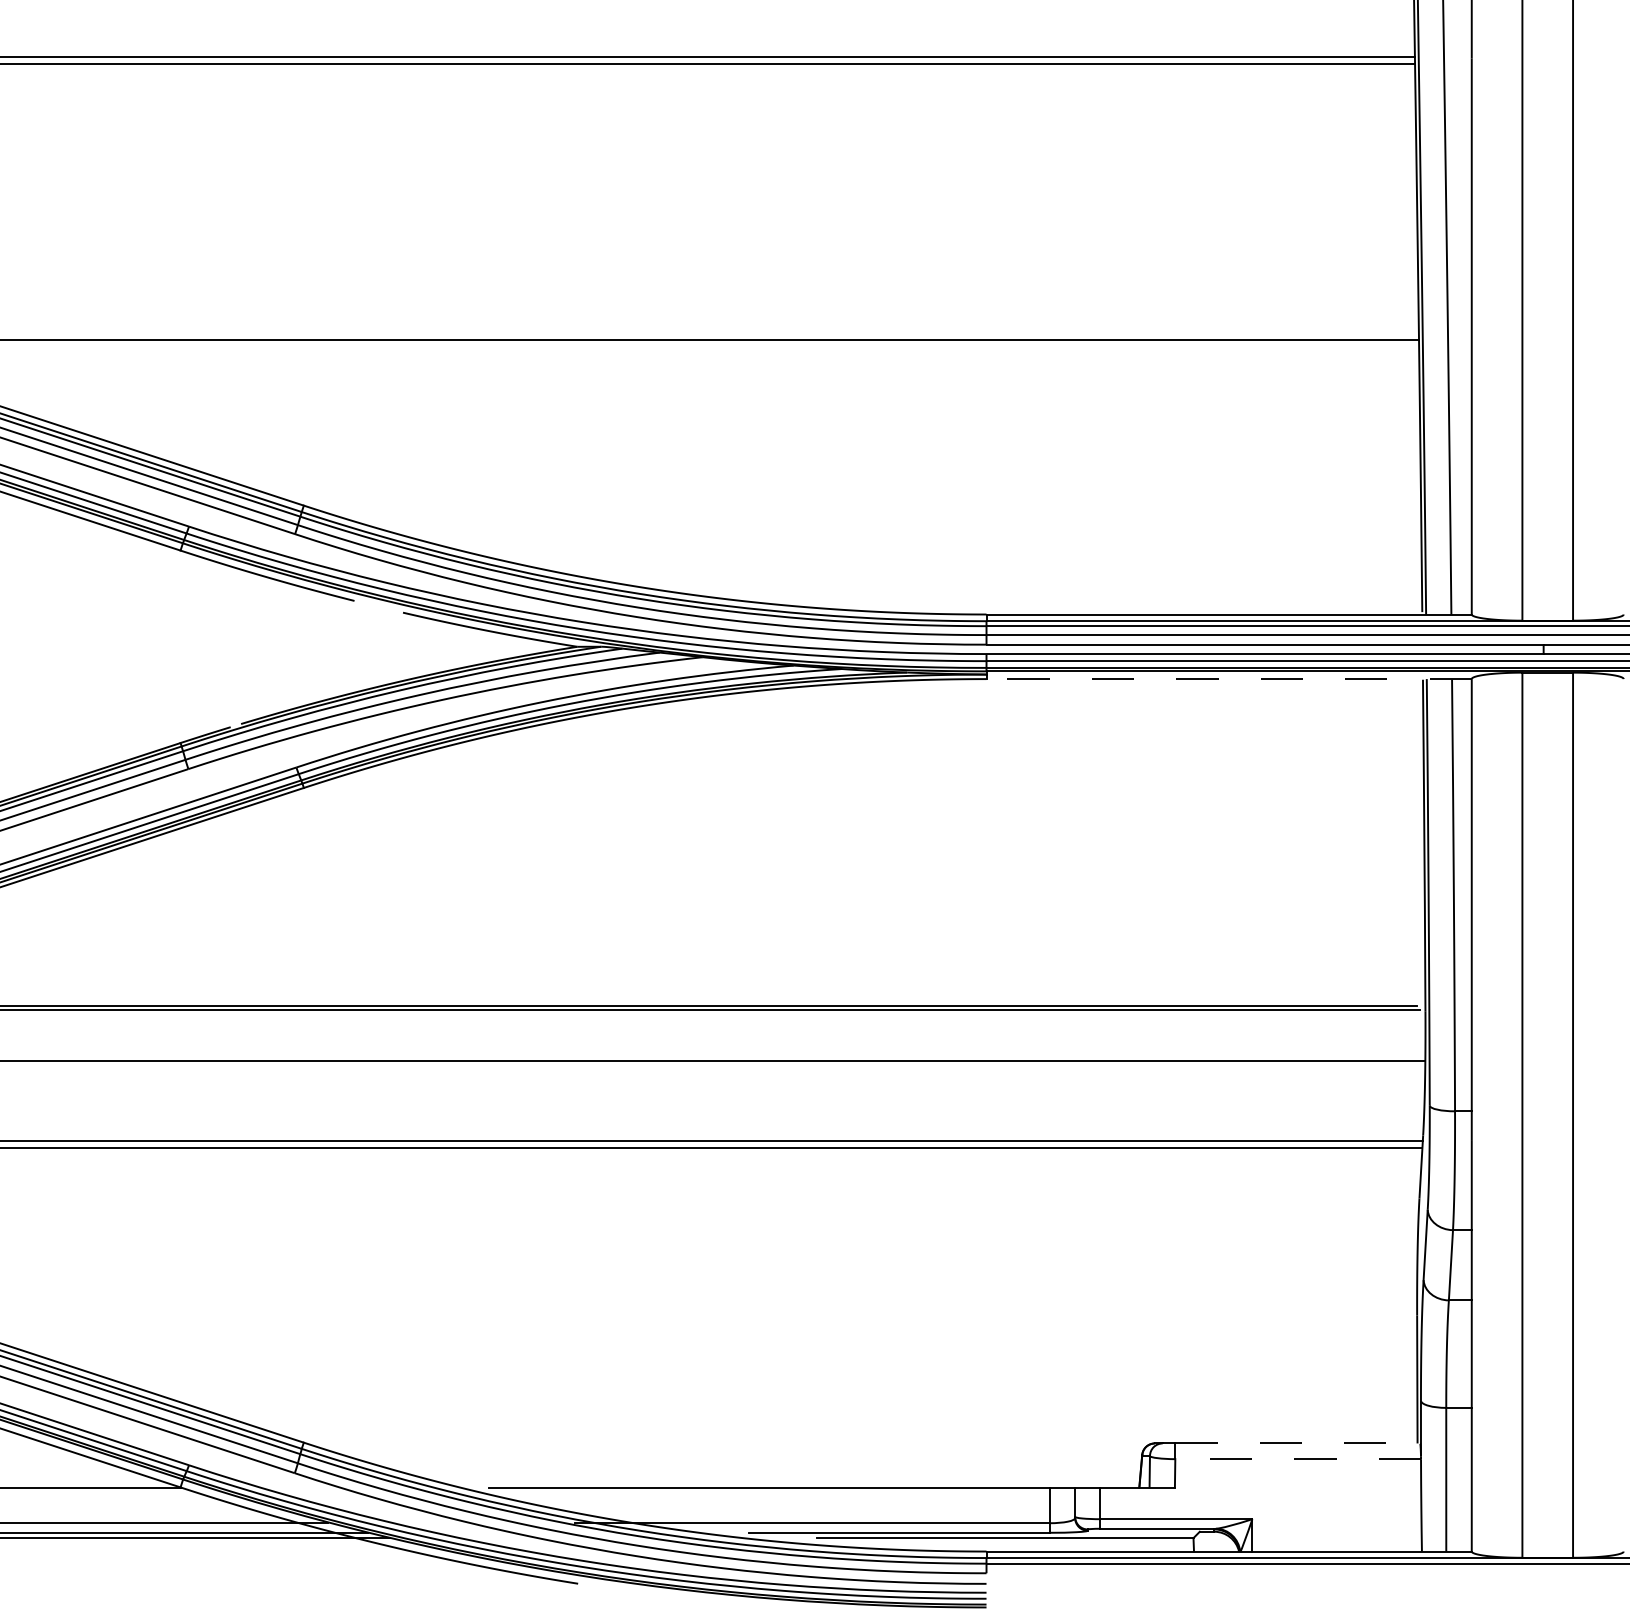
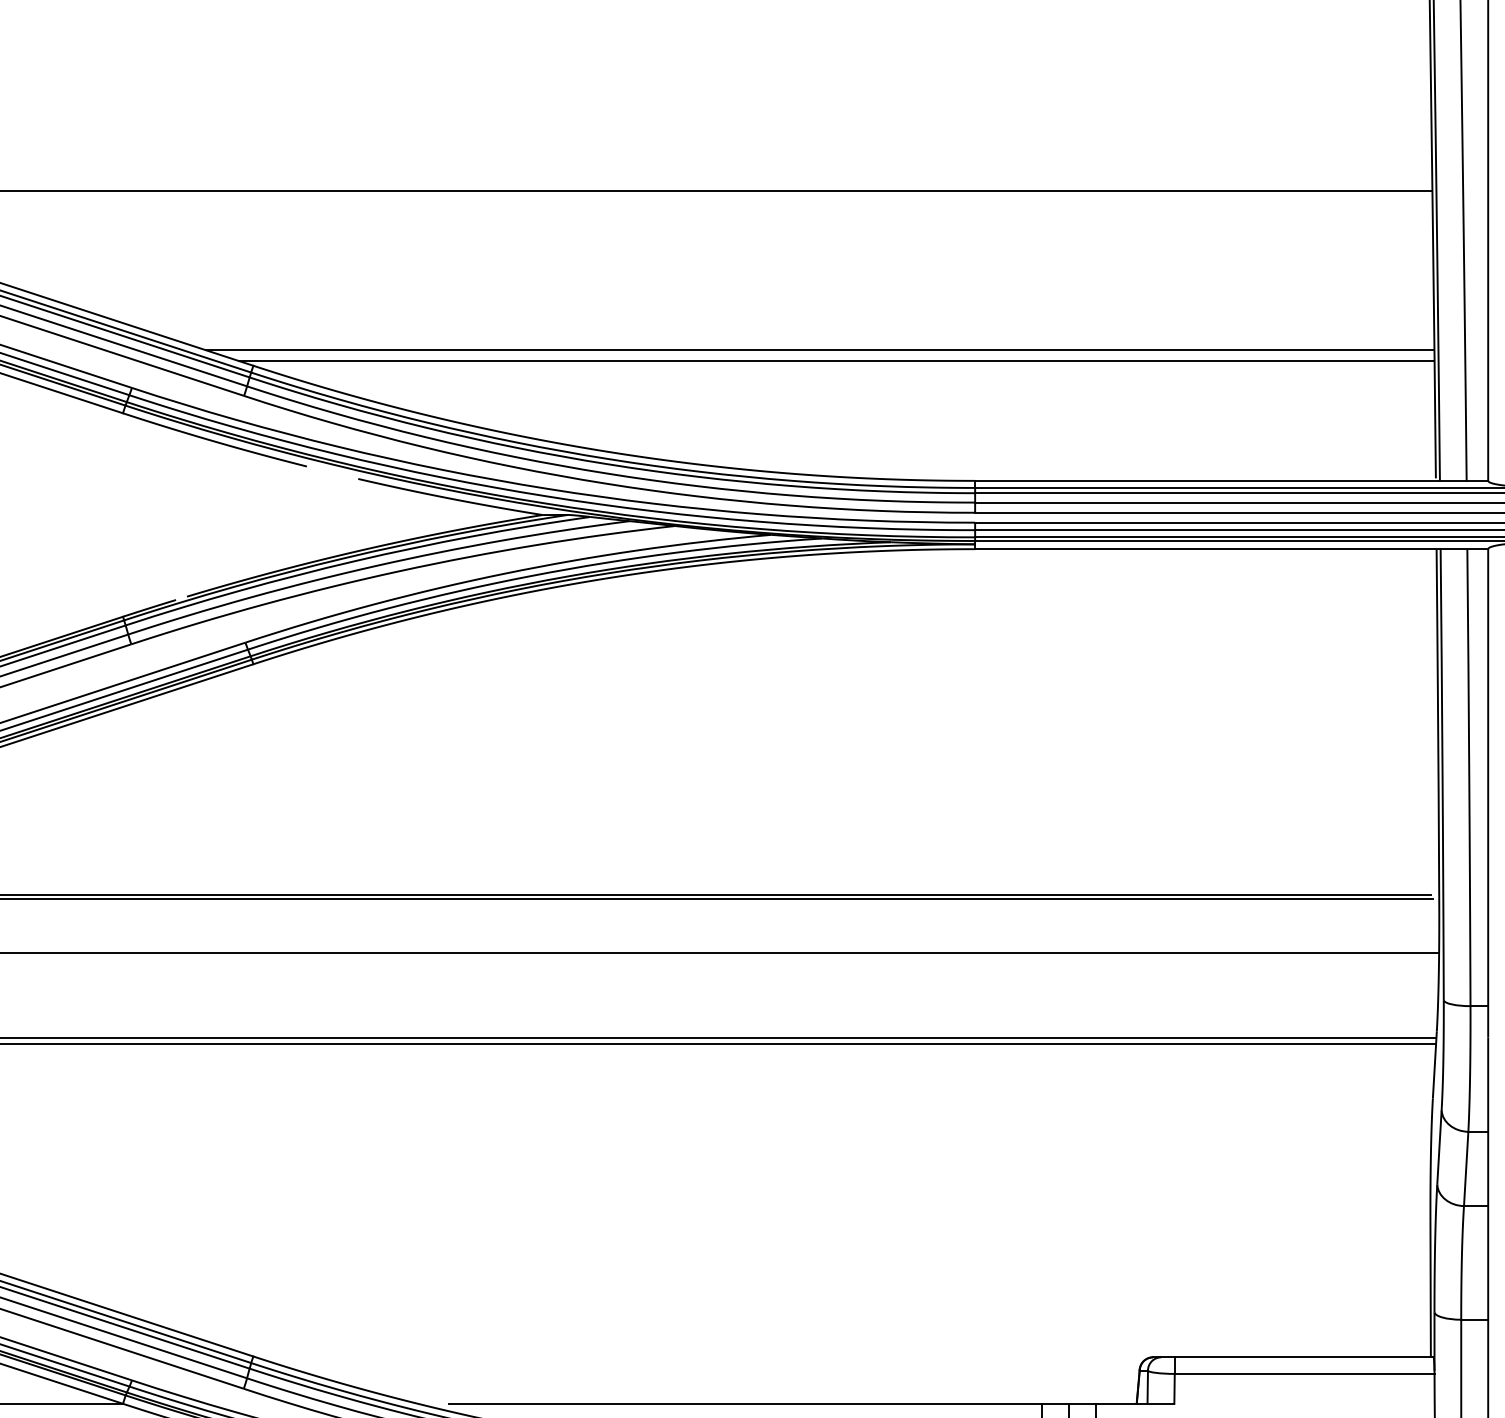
line: (839, 490) -> (819, 349), added
line: (855, 501) -> (836, 361), added
line: (1229, 679) -> (1232, 549), dashed -> solid
line: (1298, 1443) -> (1305, 1357), dashed -> solid
line: (1298, 1459) -> (1305, 1374), dashed -> solid

